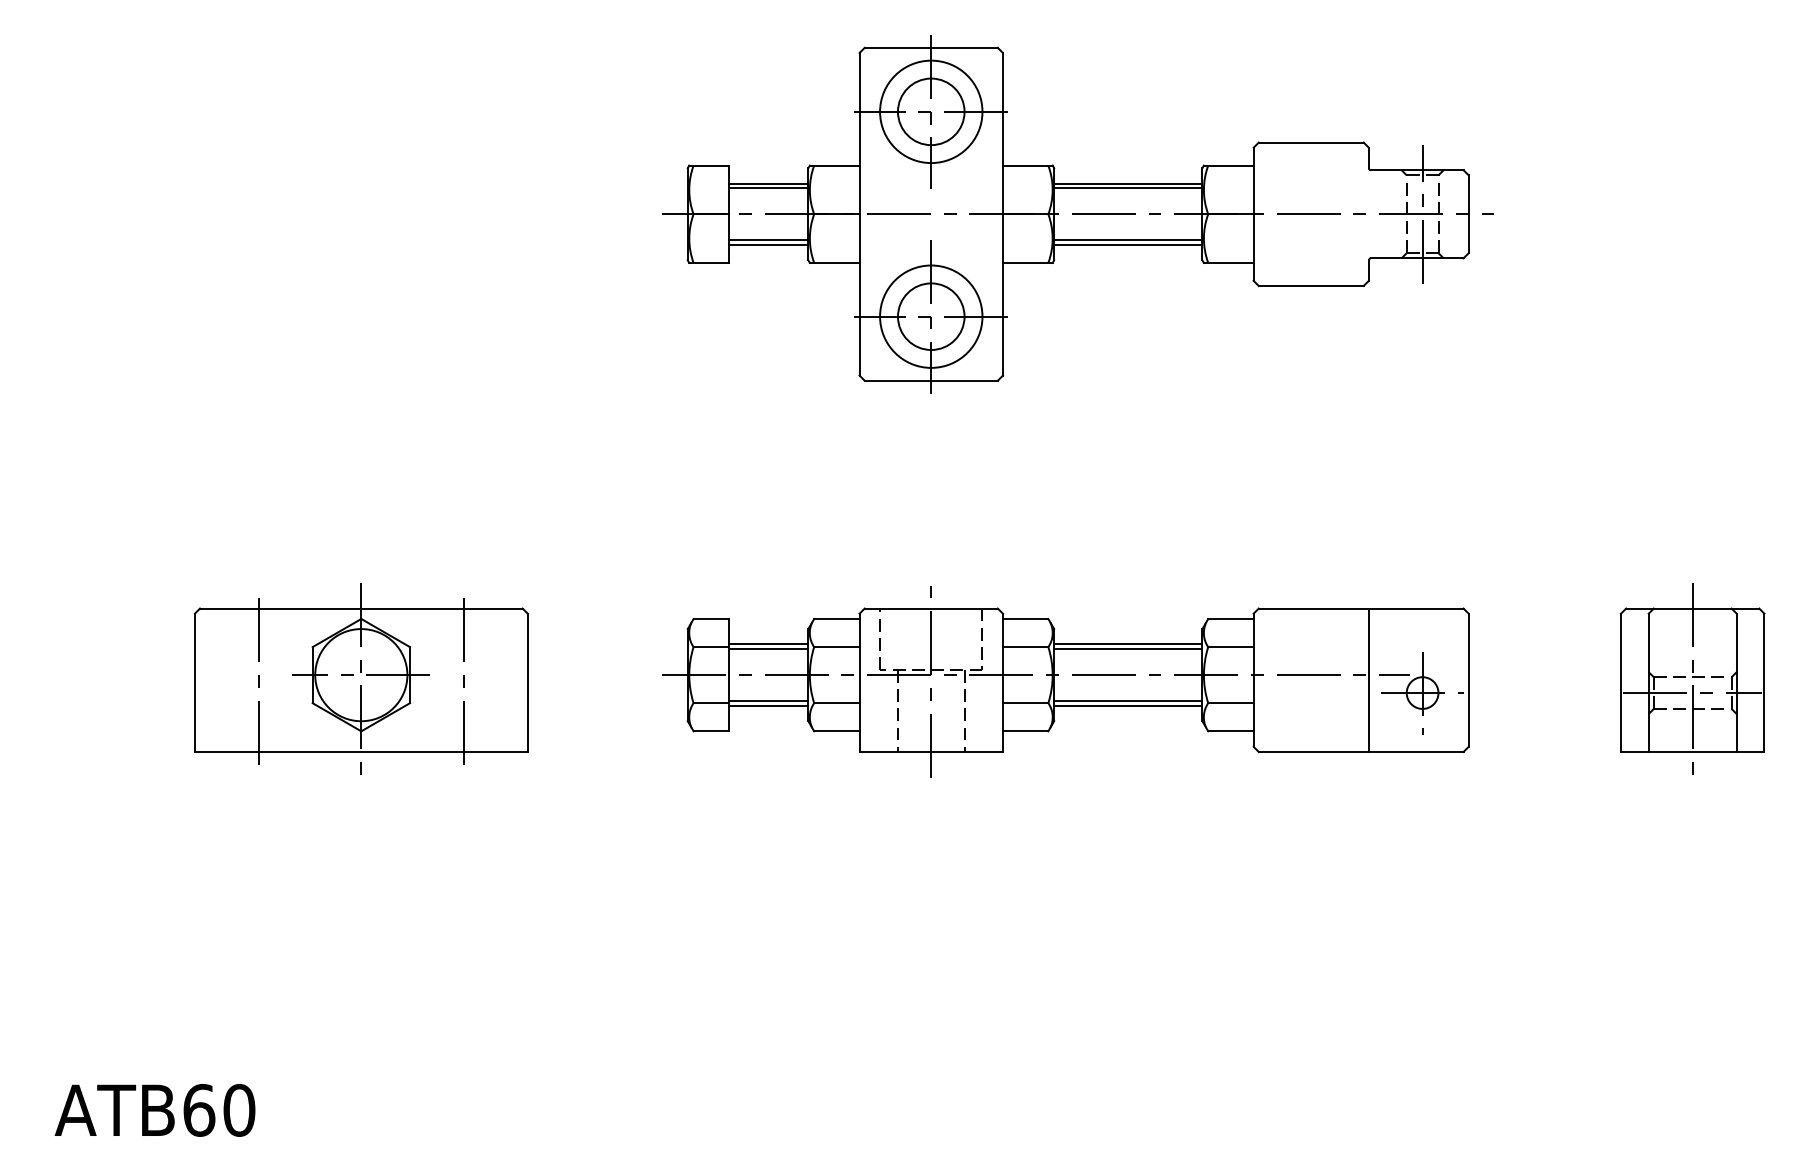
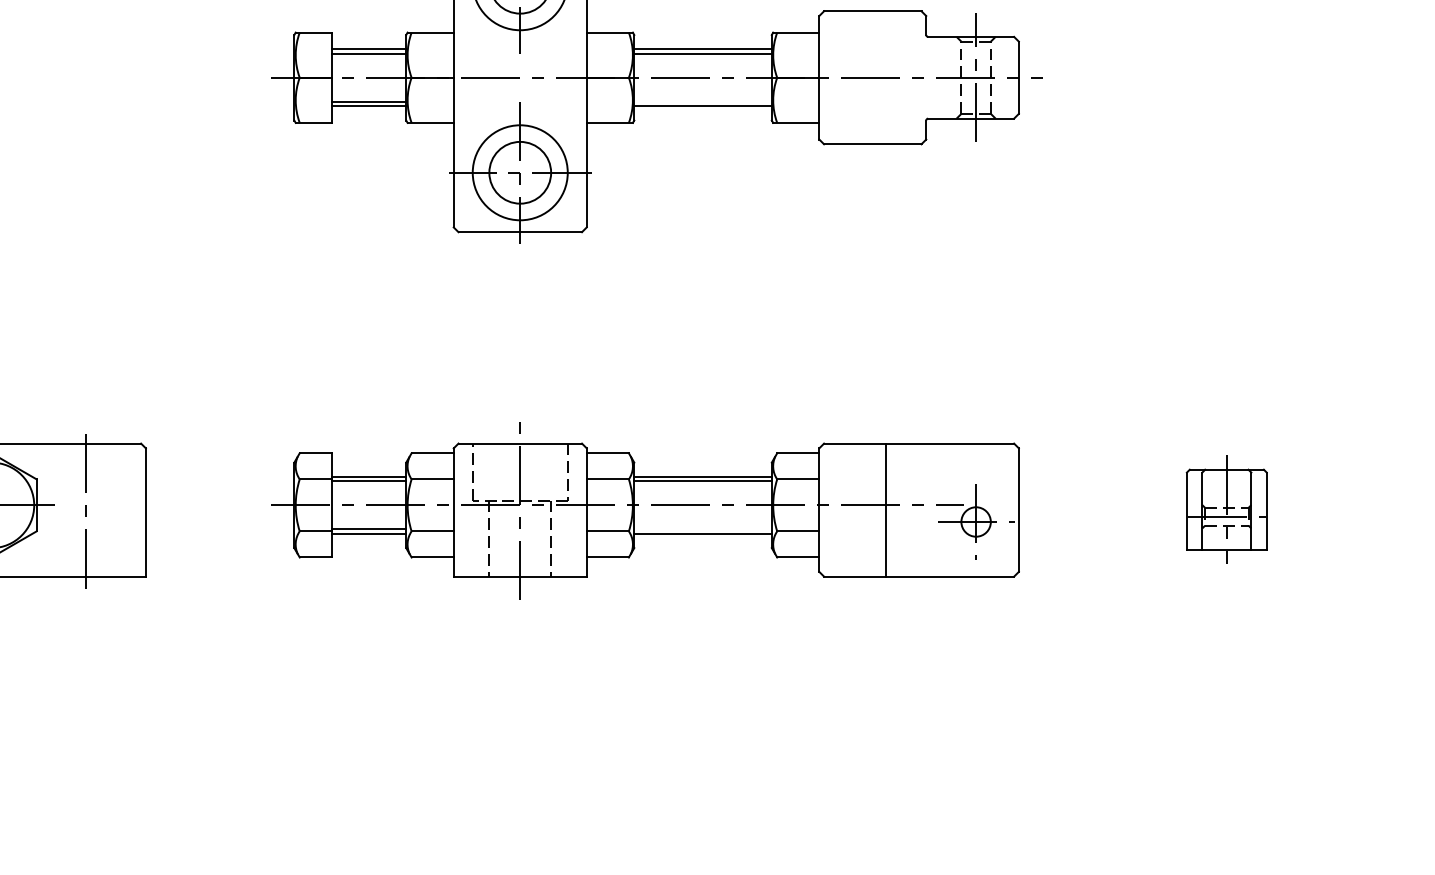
line: (1128, 240) -> (703, 102), removed
part: (1692, 678) -> (1226, 508), size x0.6
line: (1368, 679) -> (886, 509), moved
line: (1128, 701) -> (703, 529), removed

